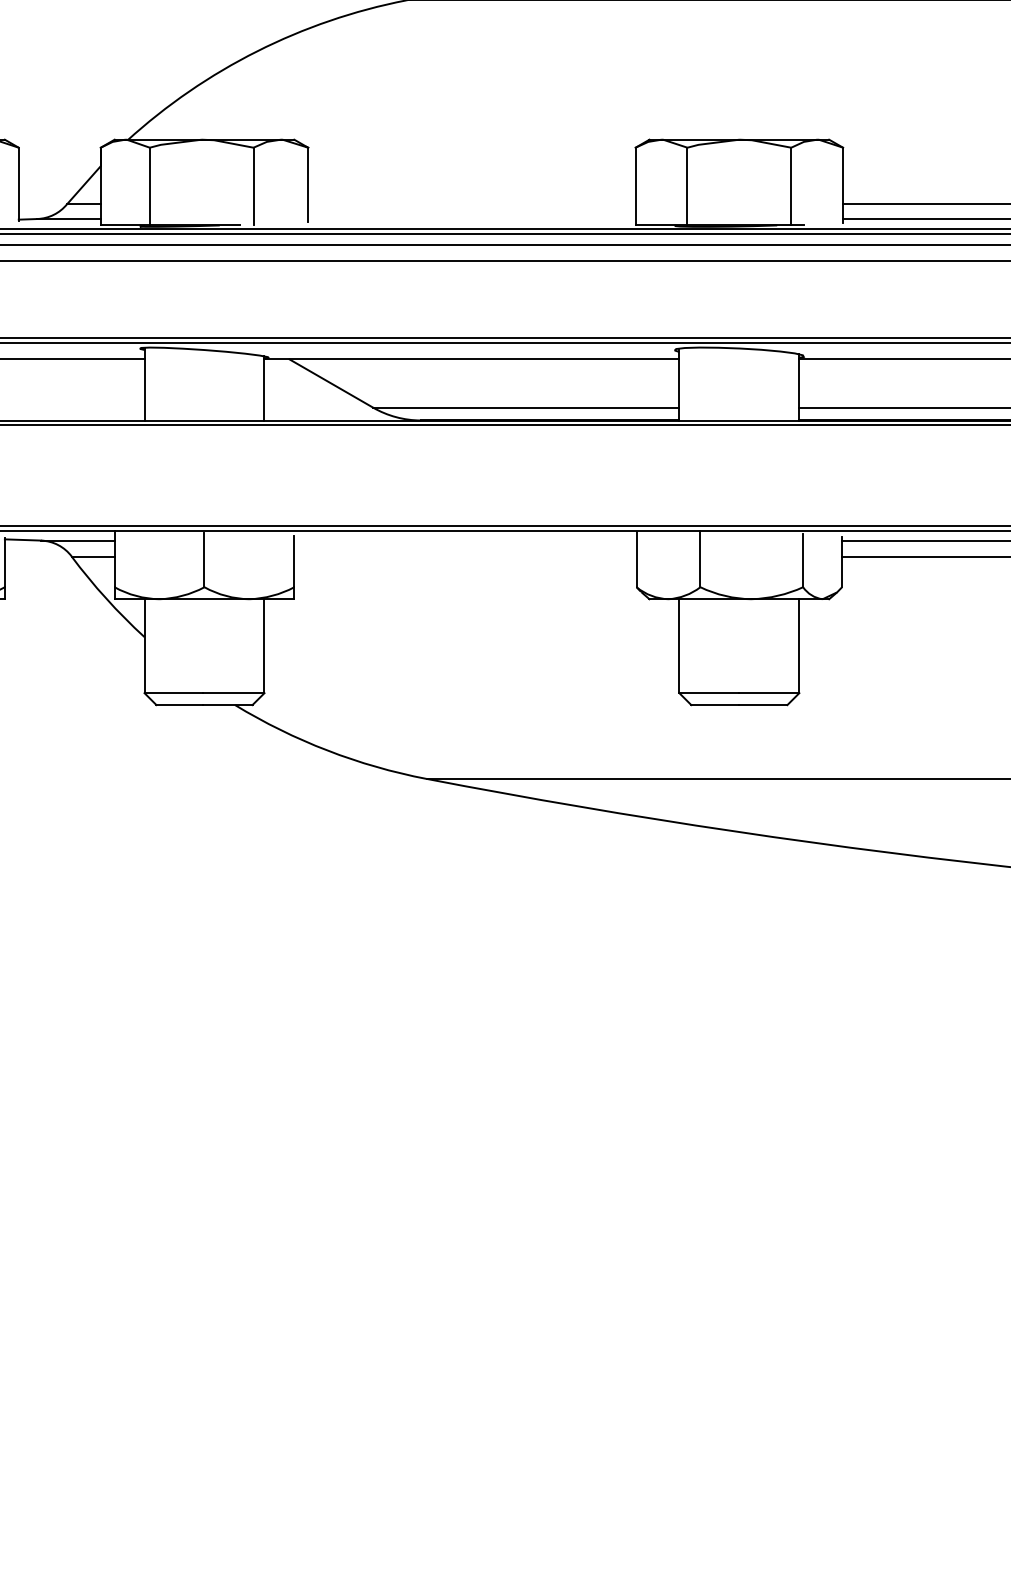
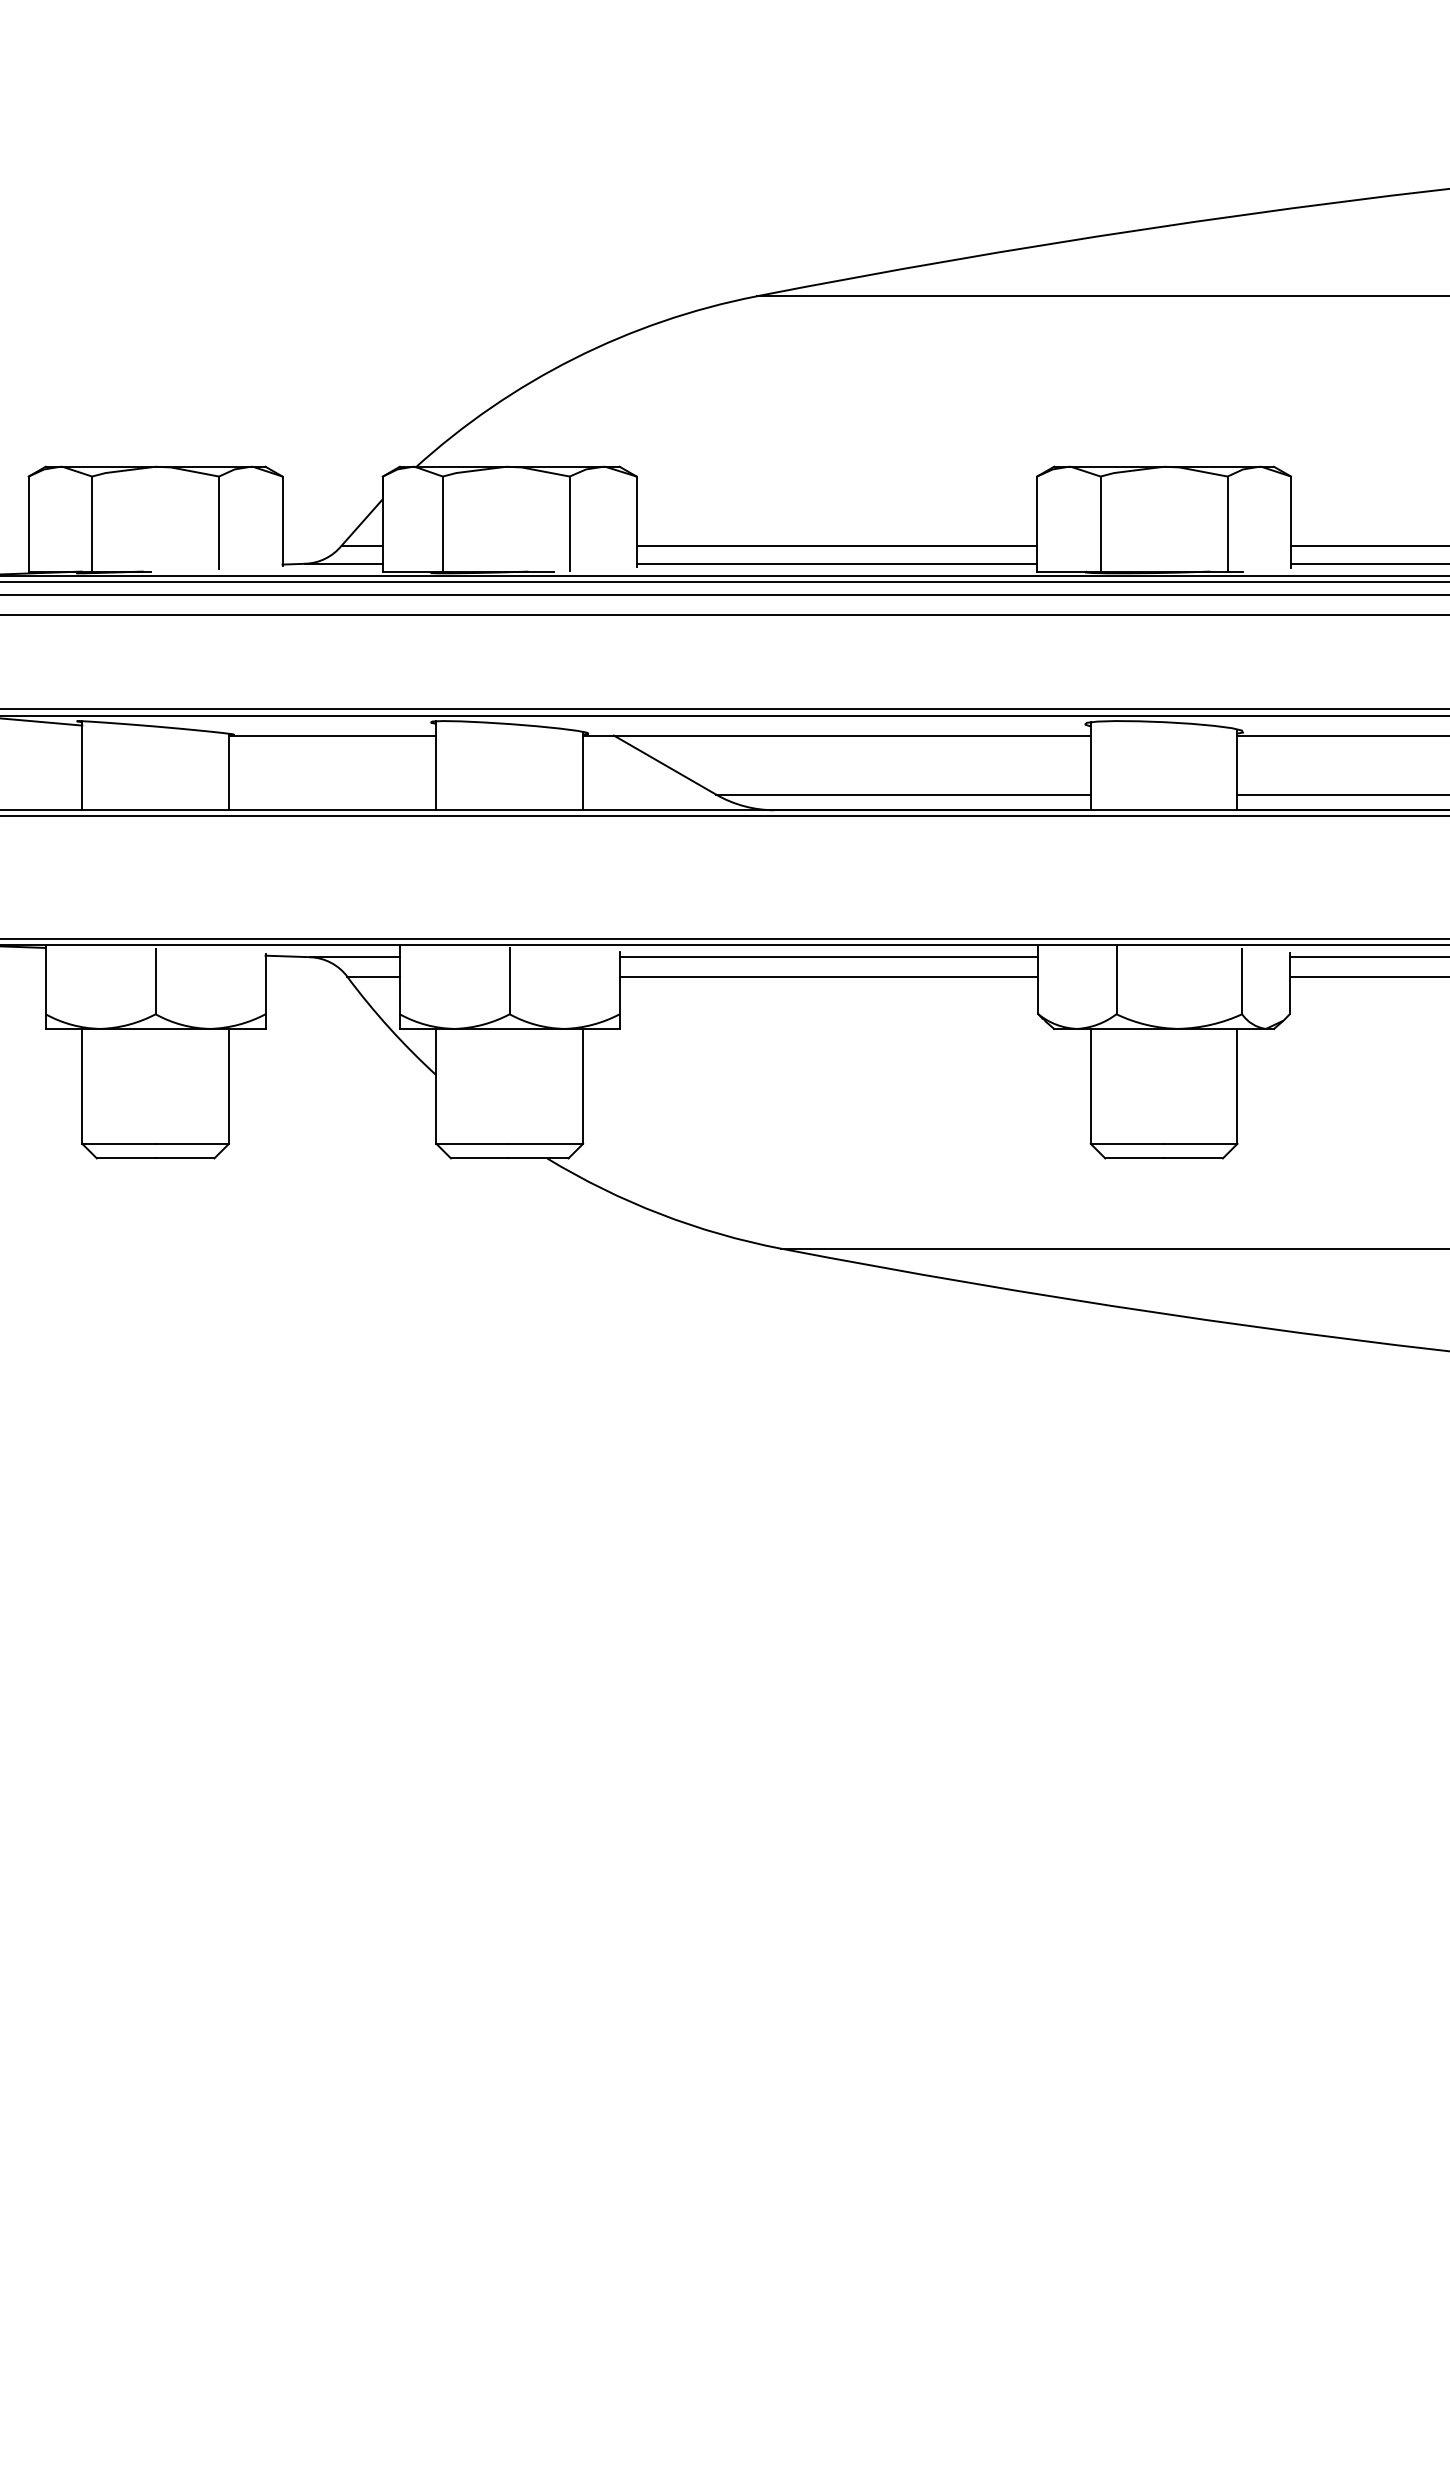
line: (471, 204) -> (836, 545), added
line: (471, 218) -> (836, 563), added
line: (465, 540) -> (828, 957), added
line: (465, 556) -> (828, 976), added

